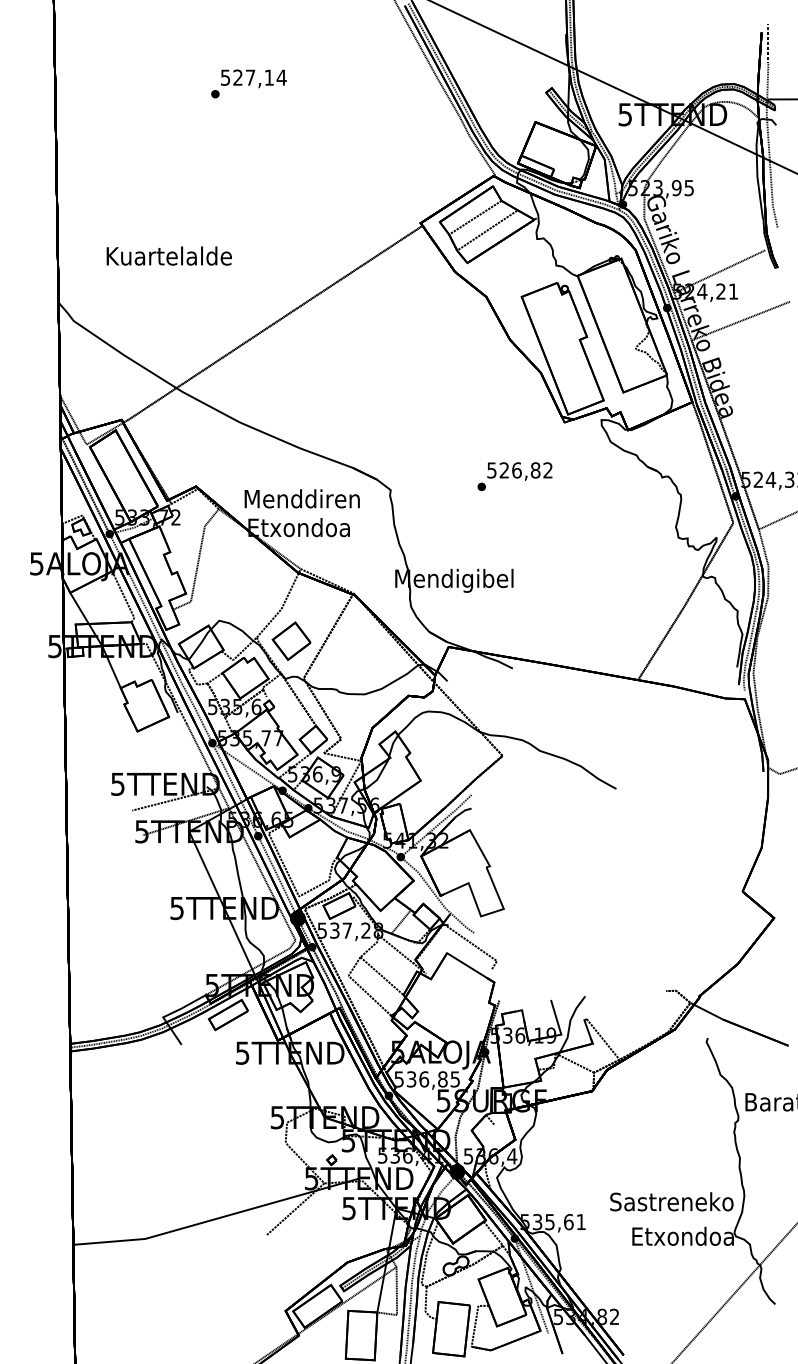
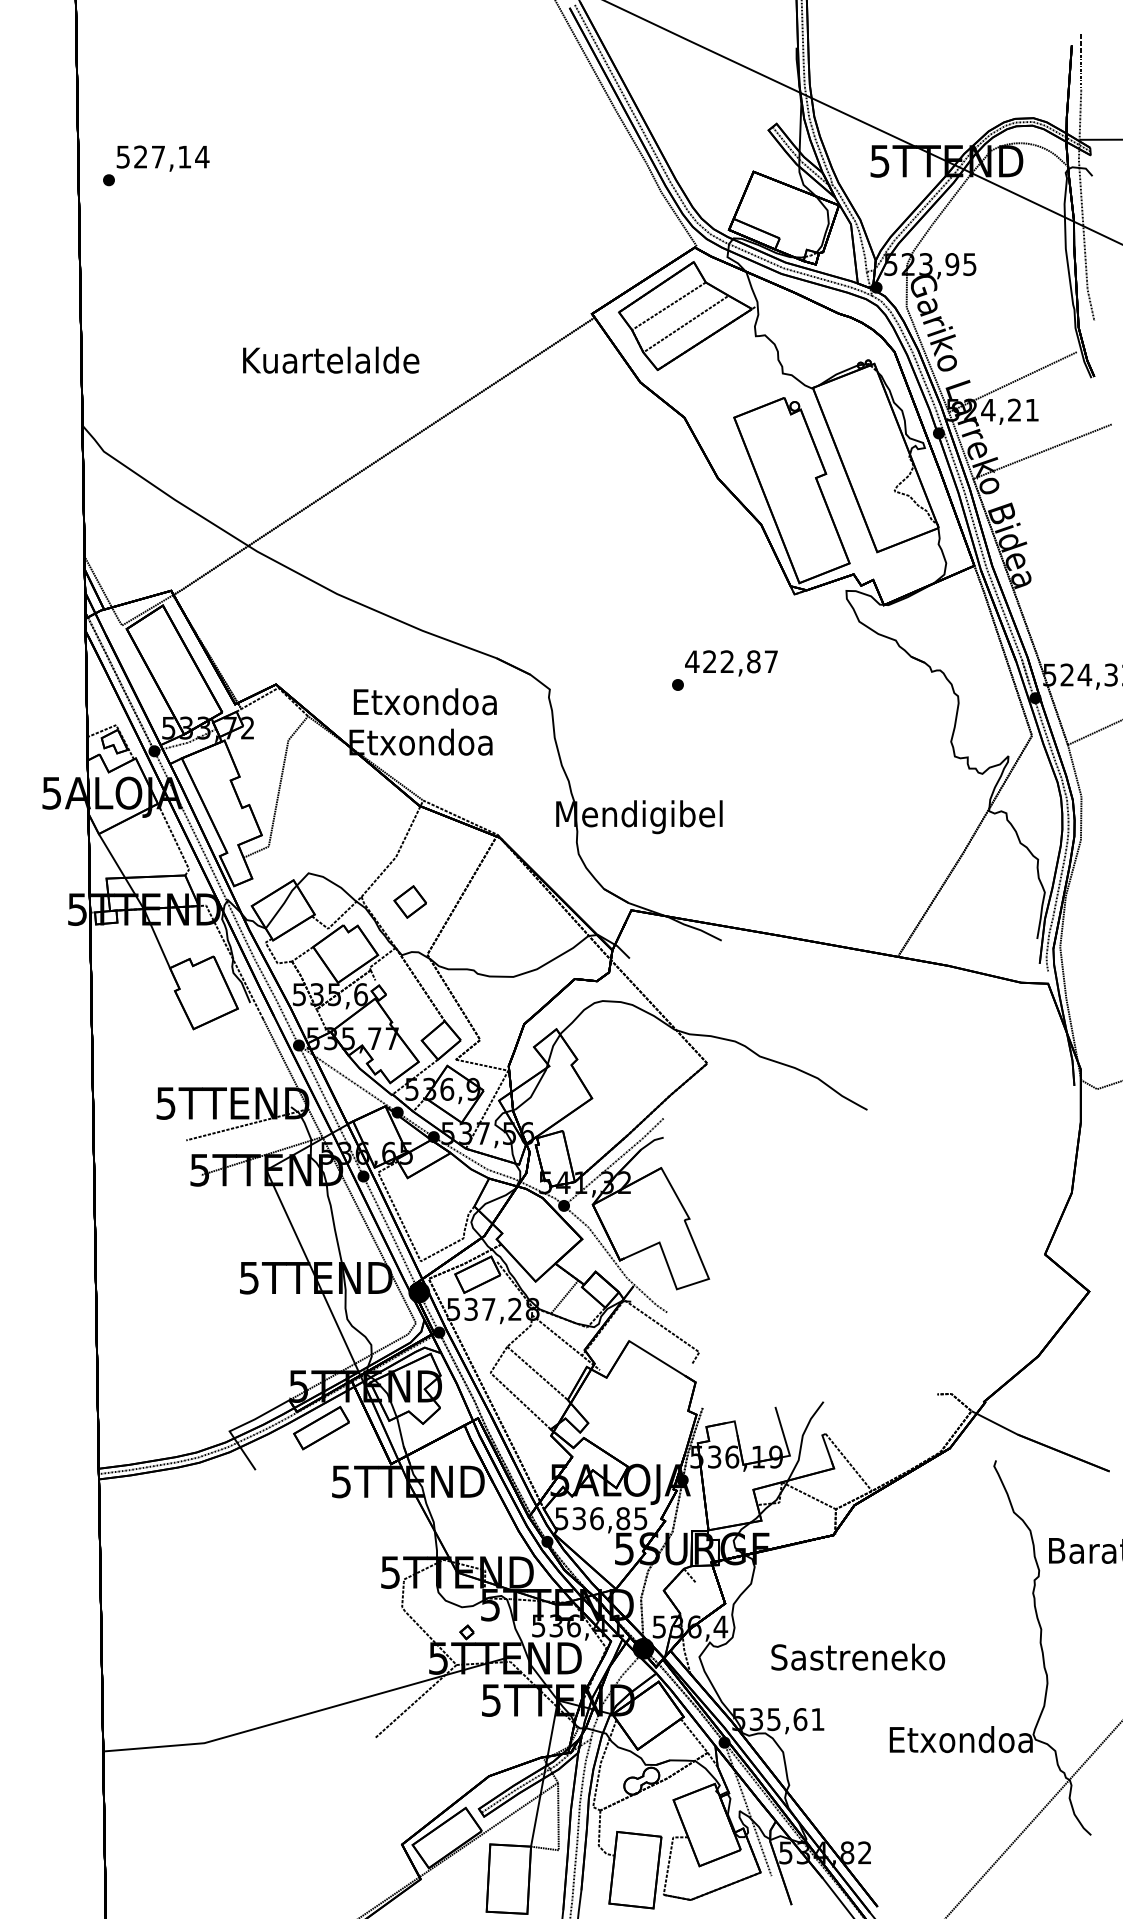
text: (248, 83) -> (155, 165), moved
text: (168, 255) -> (330, 359), moved
text: (519, 470) -> (731, 661), 526,82 -> 422,87
text: (301, 498) -> (424, 701), Menddiren -> Etxondoa
part: (291, 640) -> (410, 901), size x0.6
text: (671, 1201) -> (857, 1656), moved

